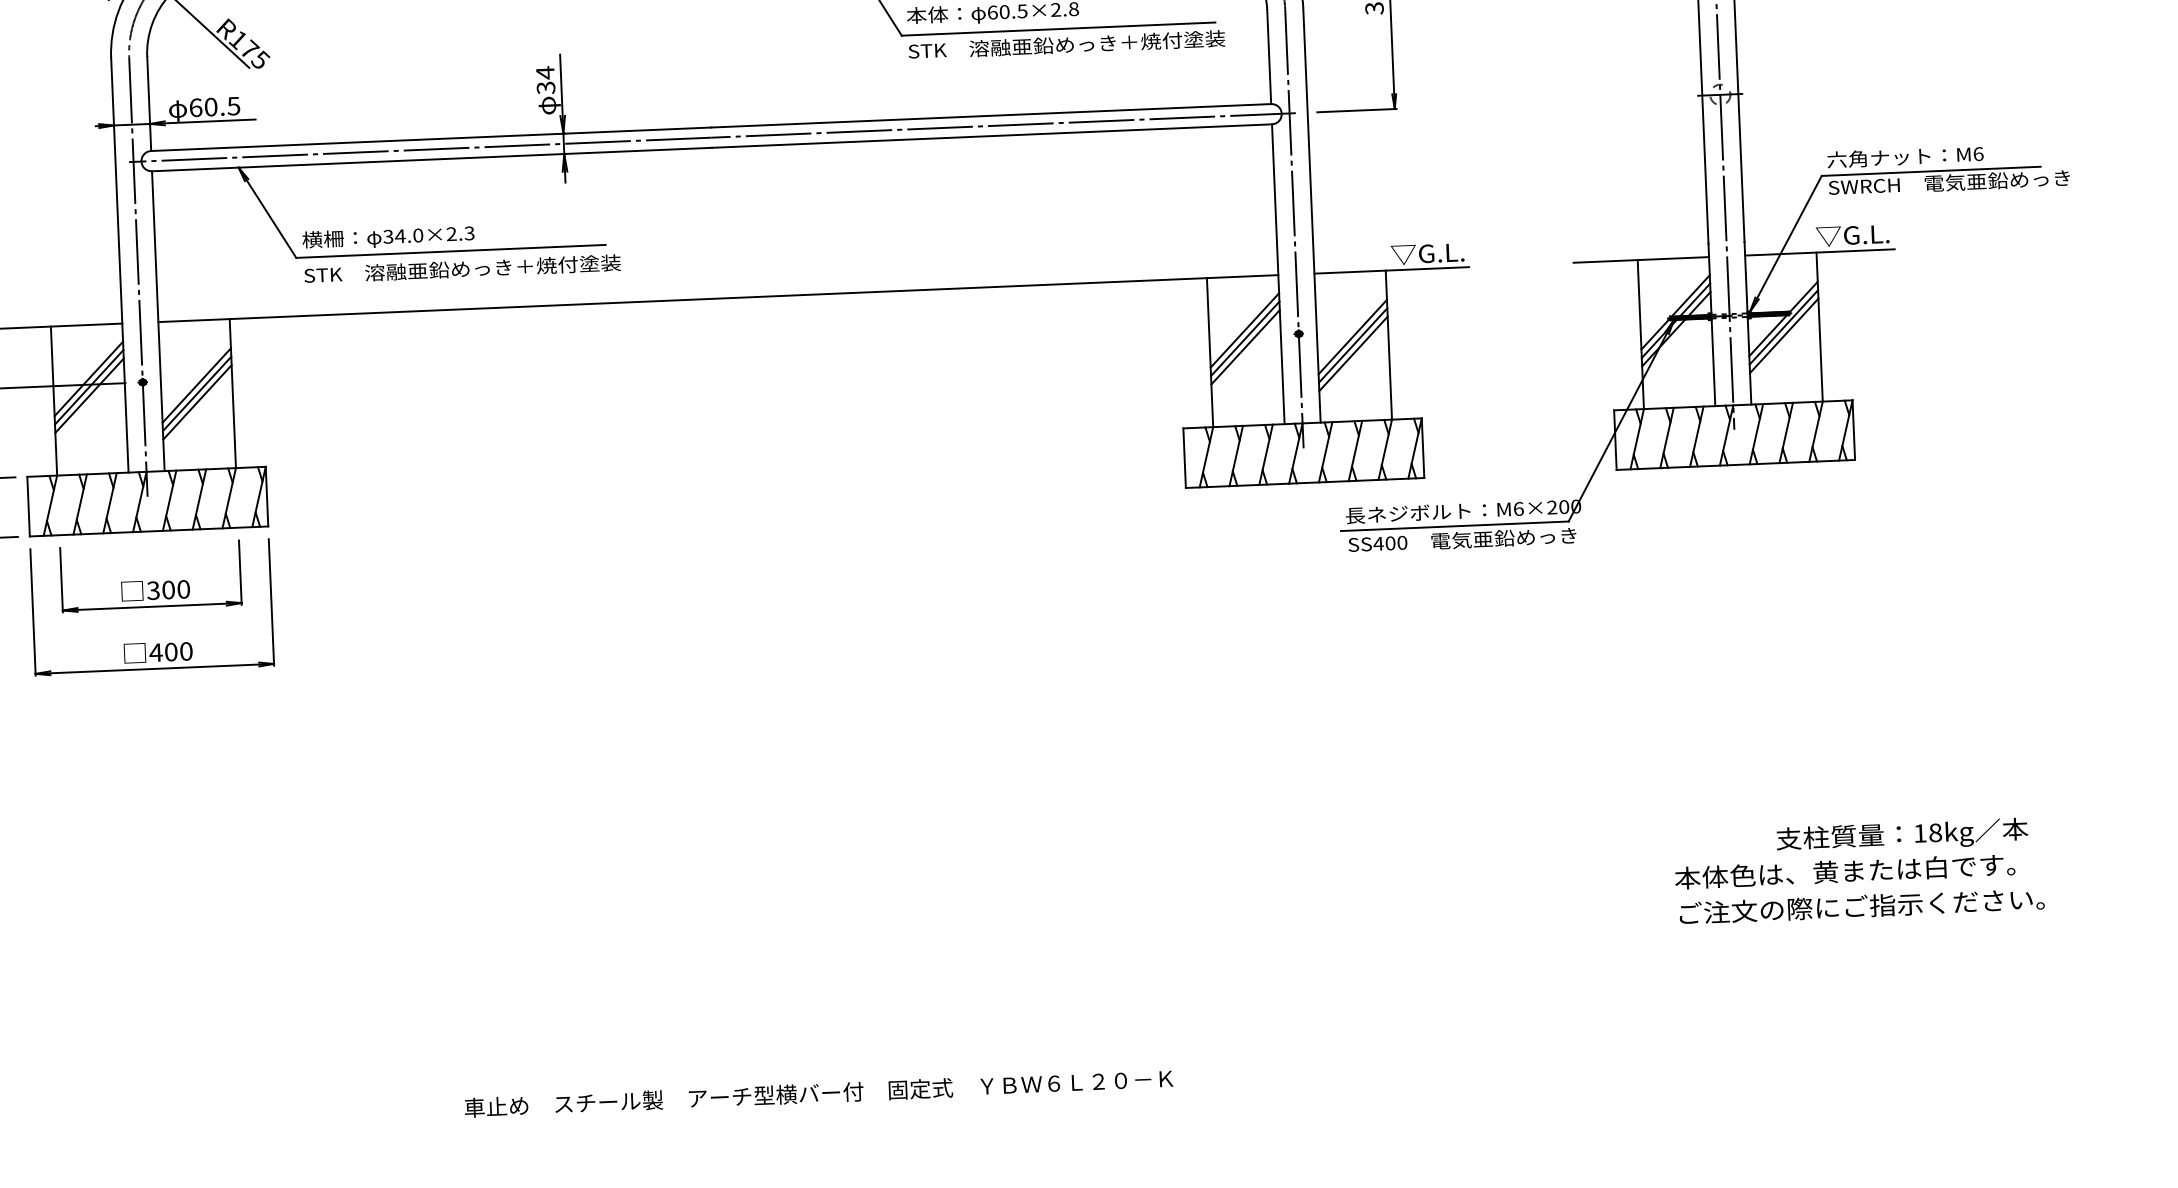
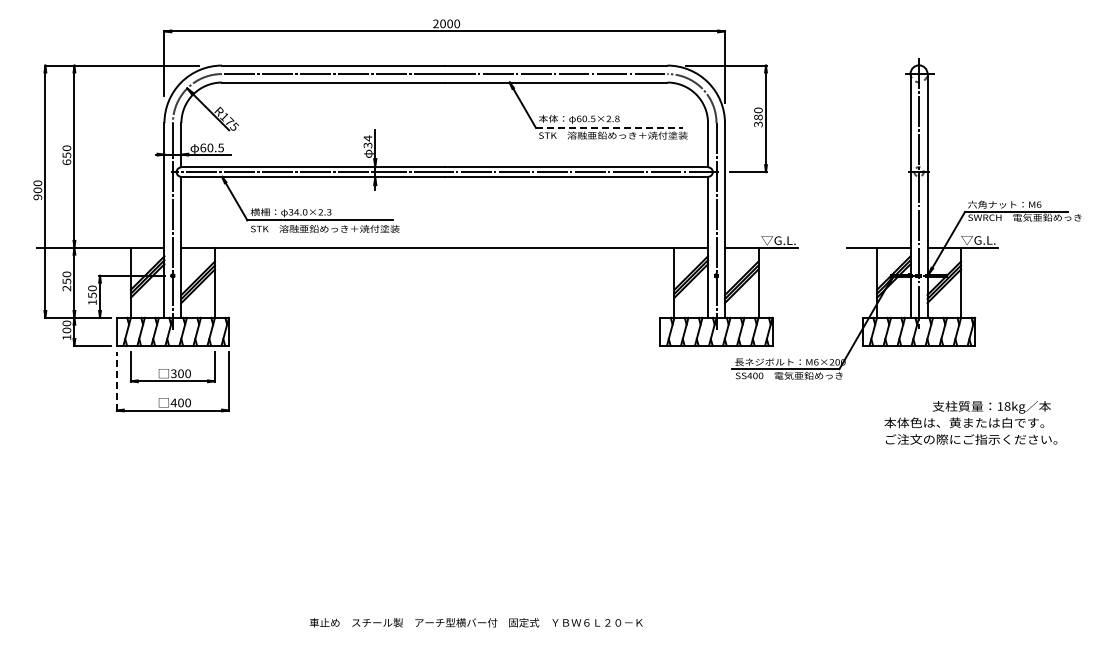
line: (1058, 28) -> (609, 127), solid -> dashed
line: (32, 612) -> (116, 381), solid -> dashed
text: (1858, 870) -> (970, 422), moved

